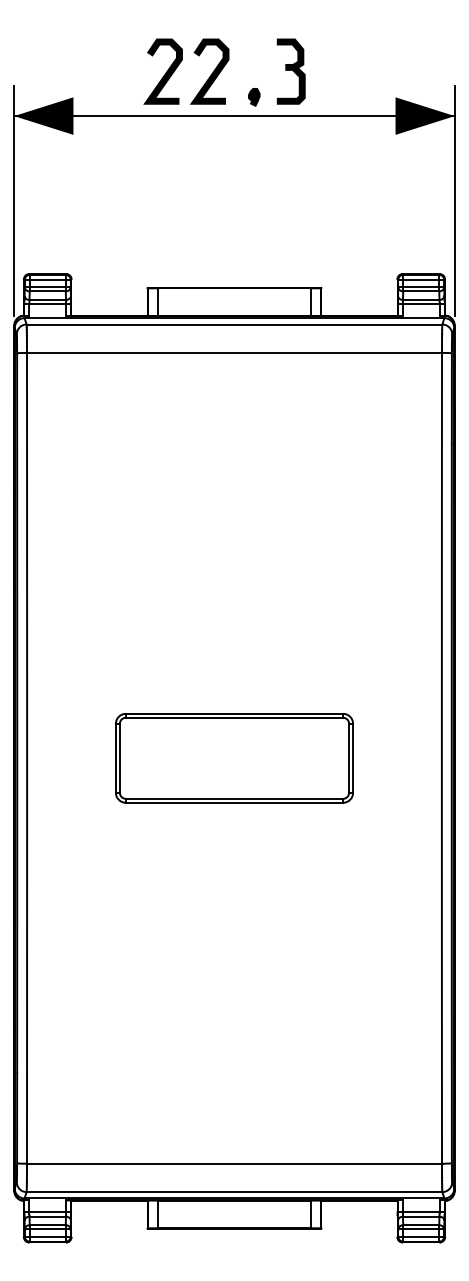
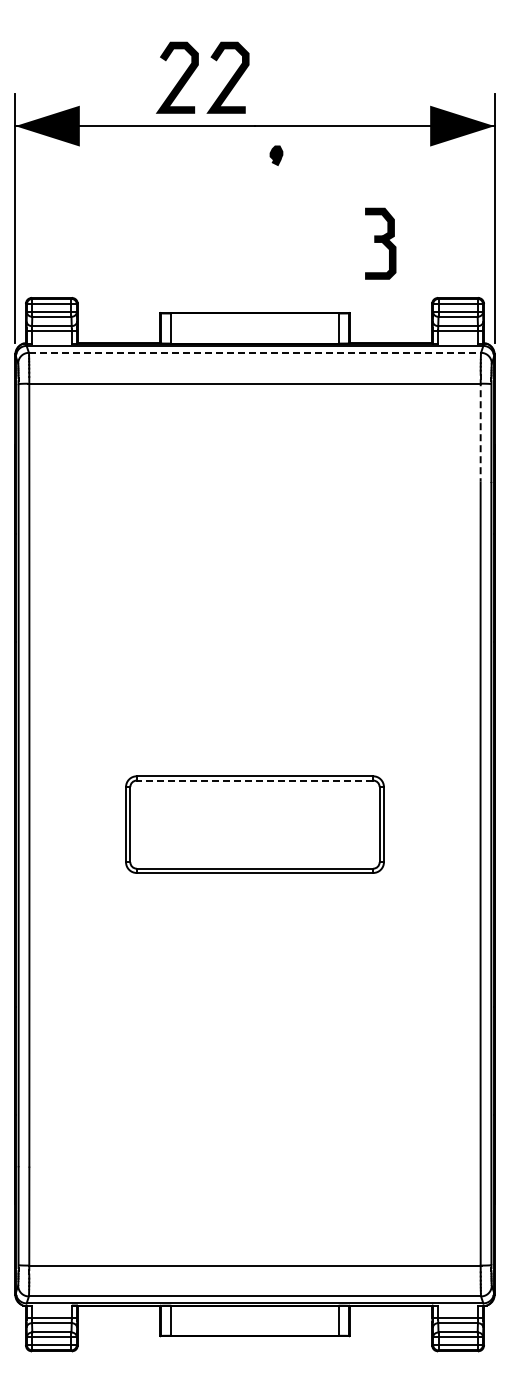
part: (291, 71) -> (380, 243), moved
part: (254, 97) -> (276, 155), moved
line: (234, 324) -> (255, 352), solid -> dashed
line: (441, 395) -> (480, 430), solid -> dashed
line: (234, 717) -> (254, 780), solid -> dashed

